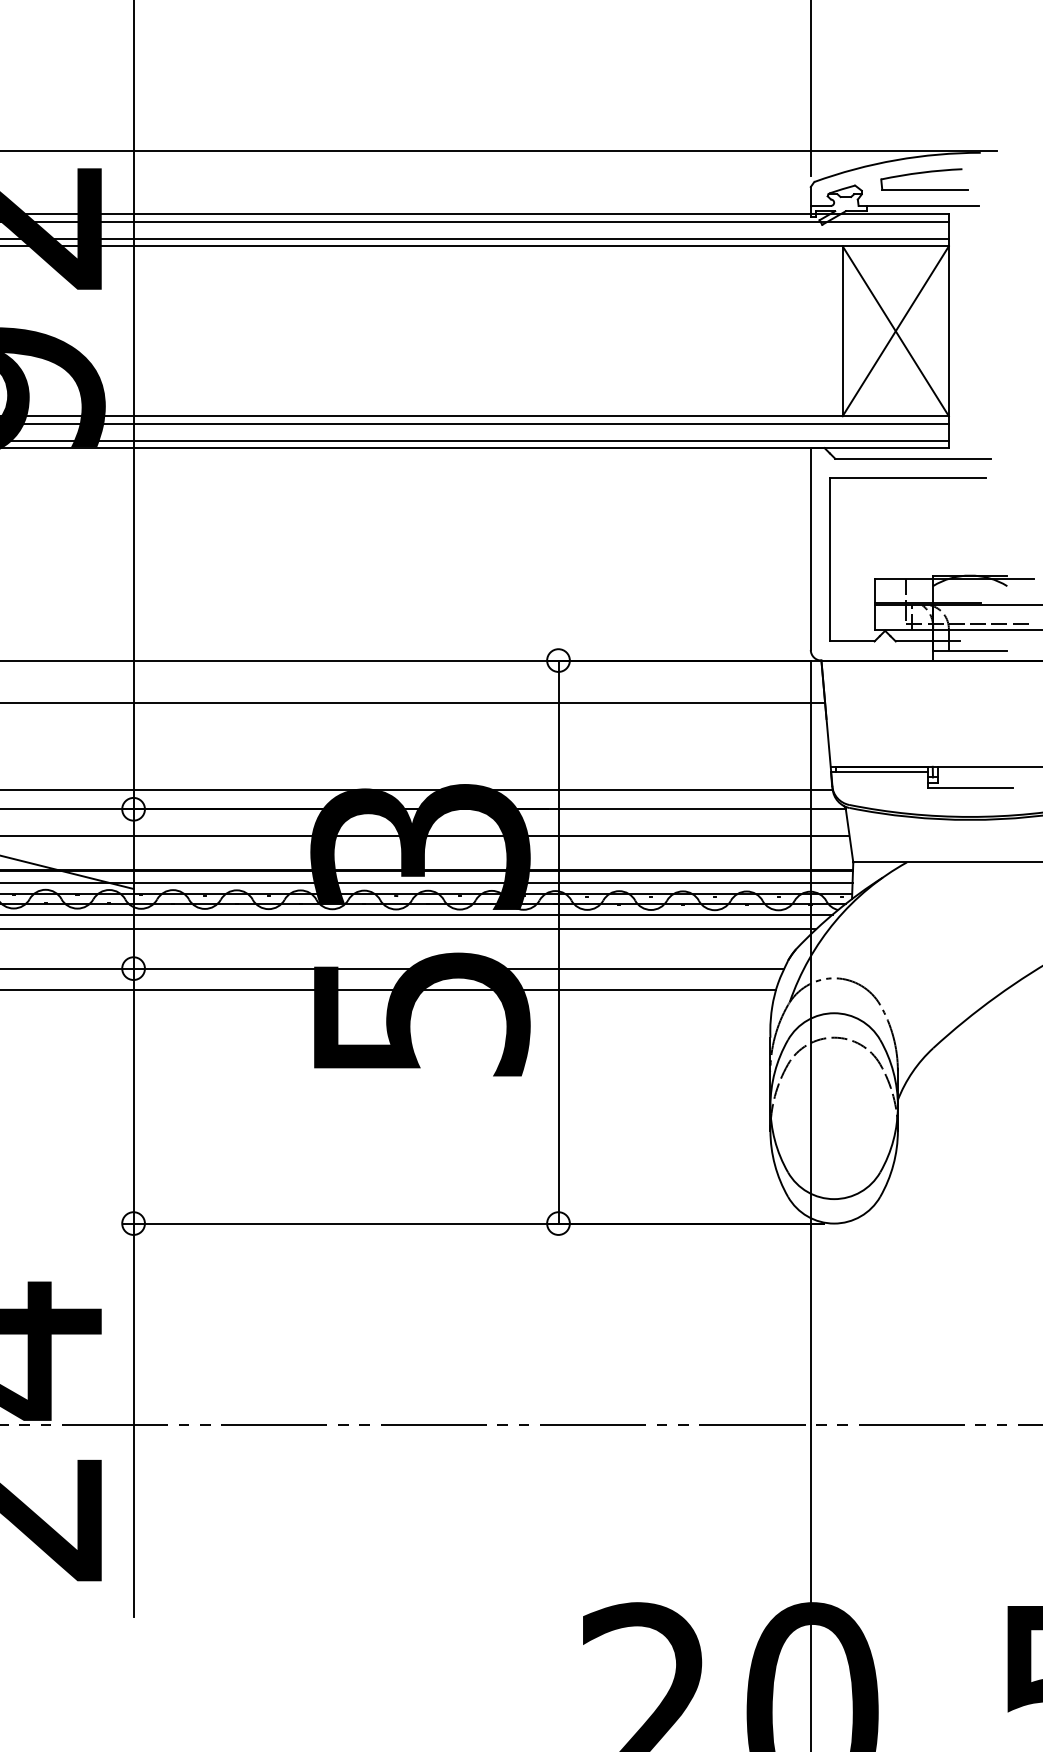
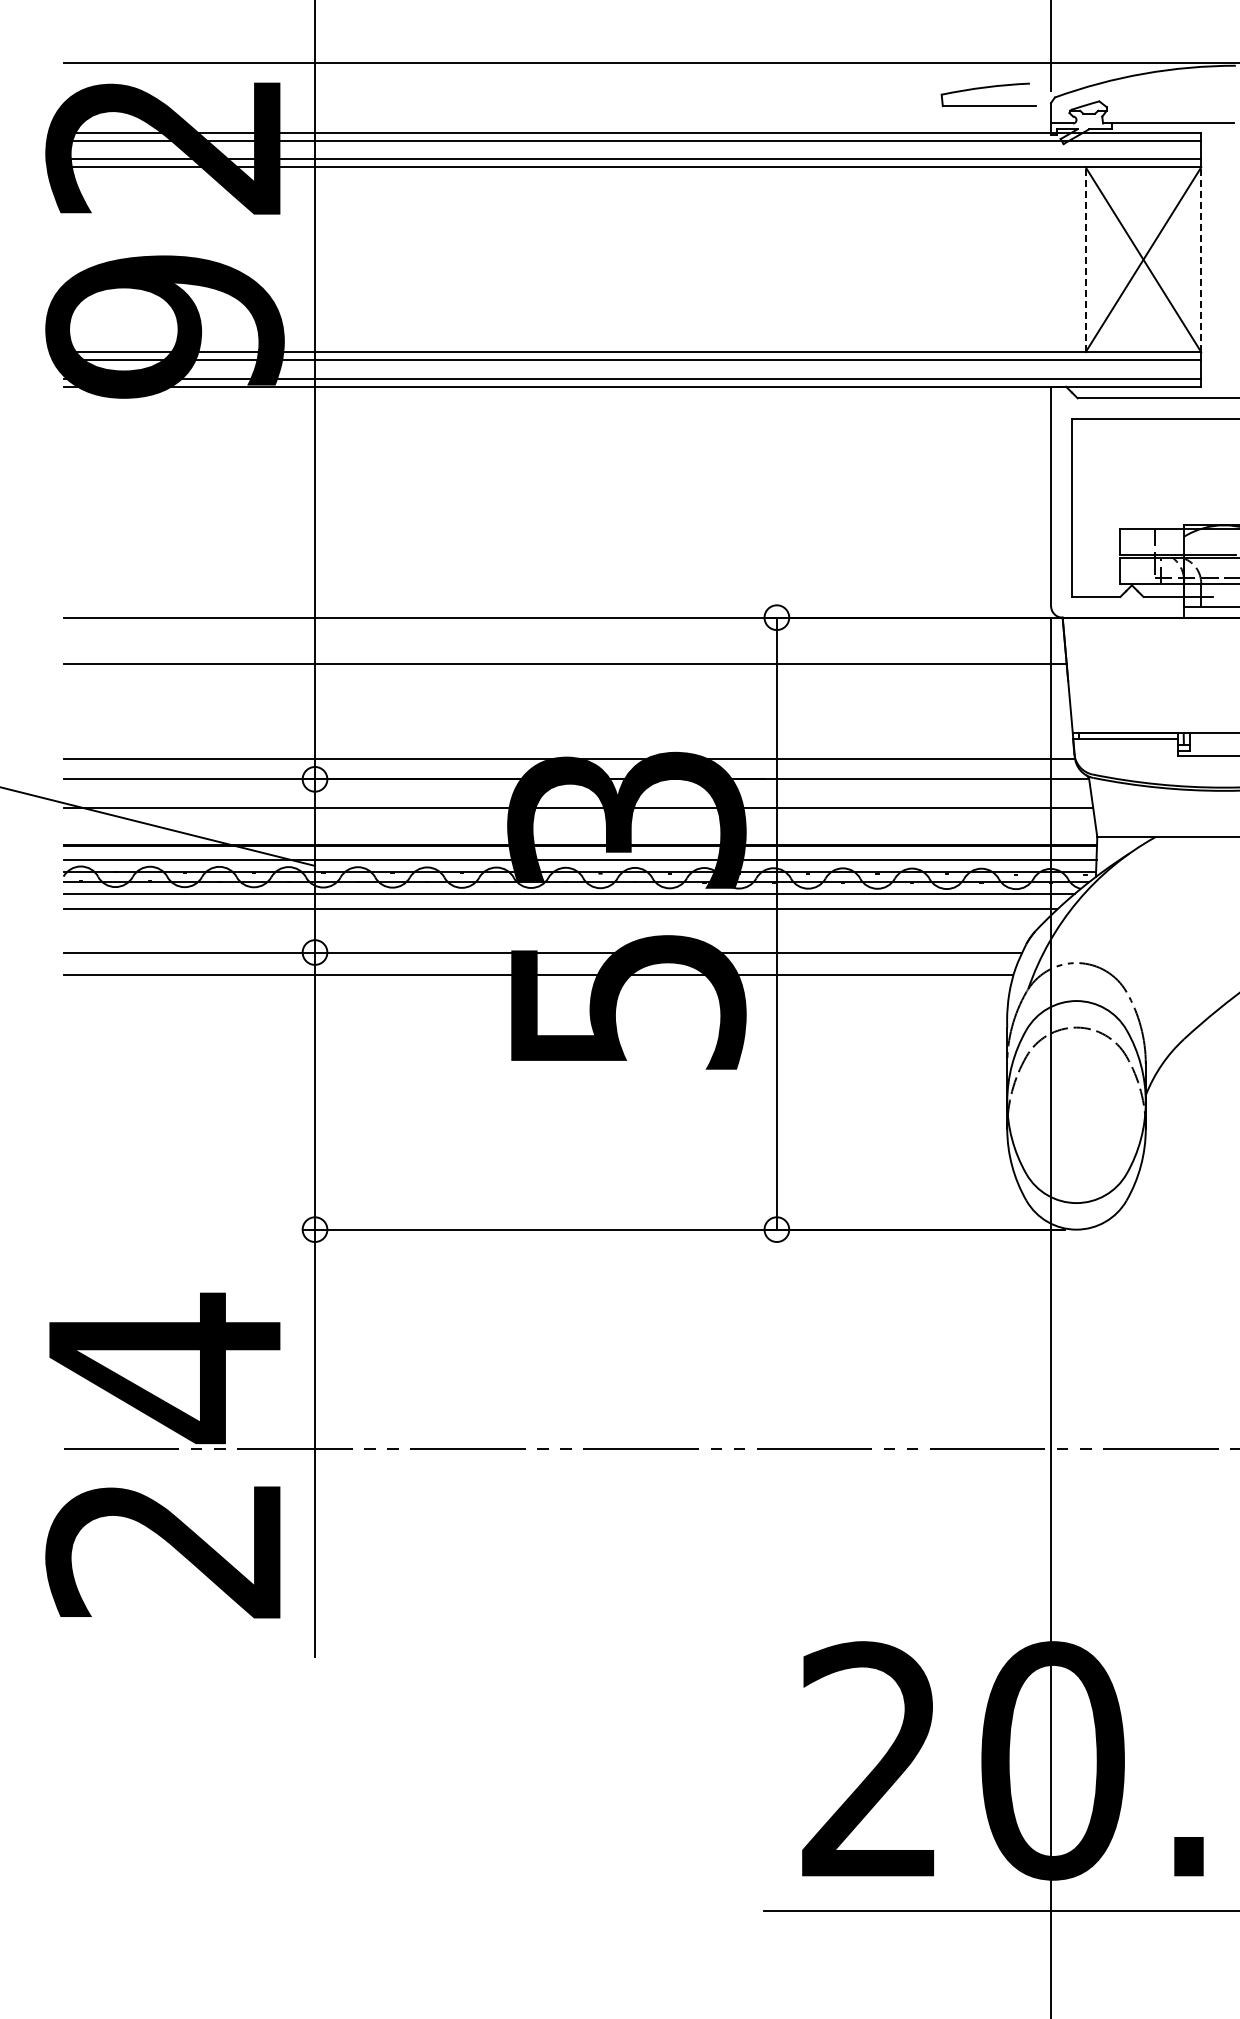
part: (923, 173) -> (987, 88), moved
line: (842, 331) -> (1085, 259), solid -> dashed
line: (949, 331) -> (1201, 259), solid -> dashed

